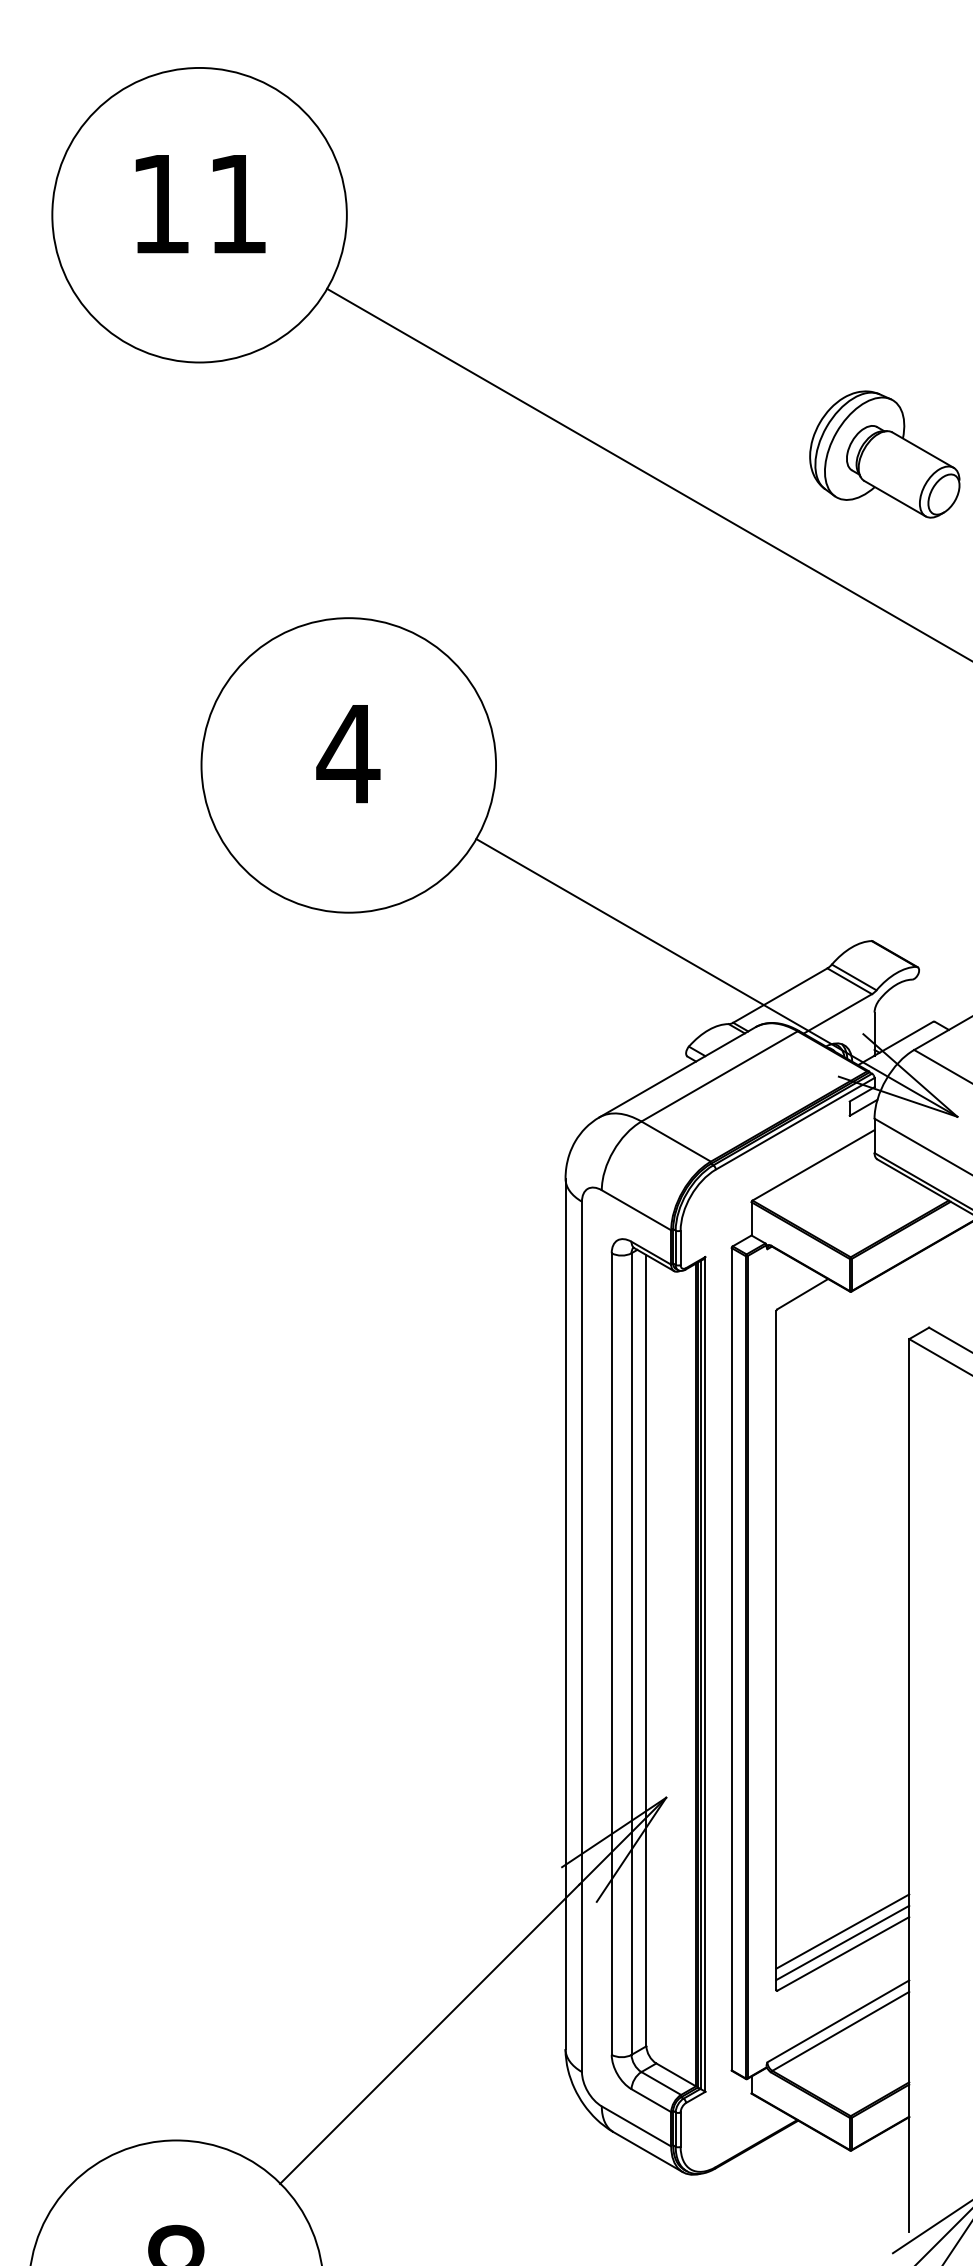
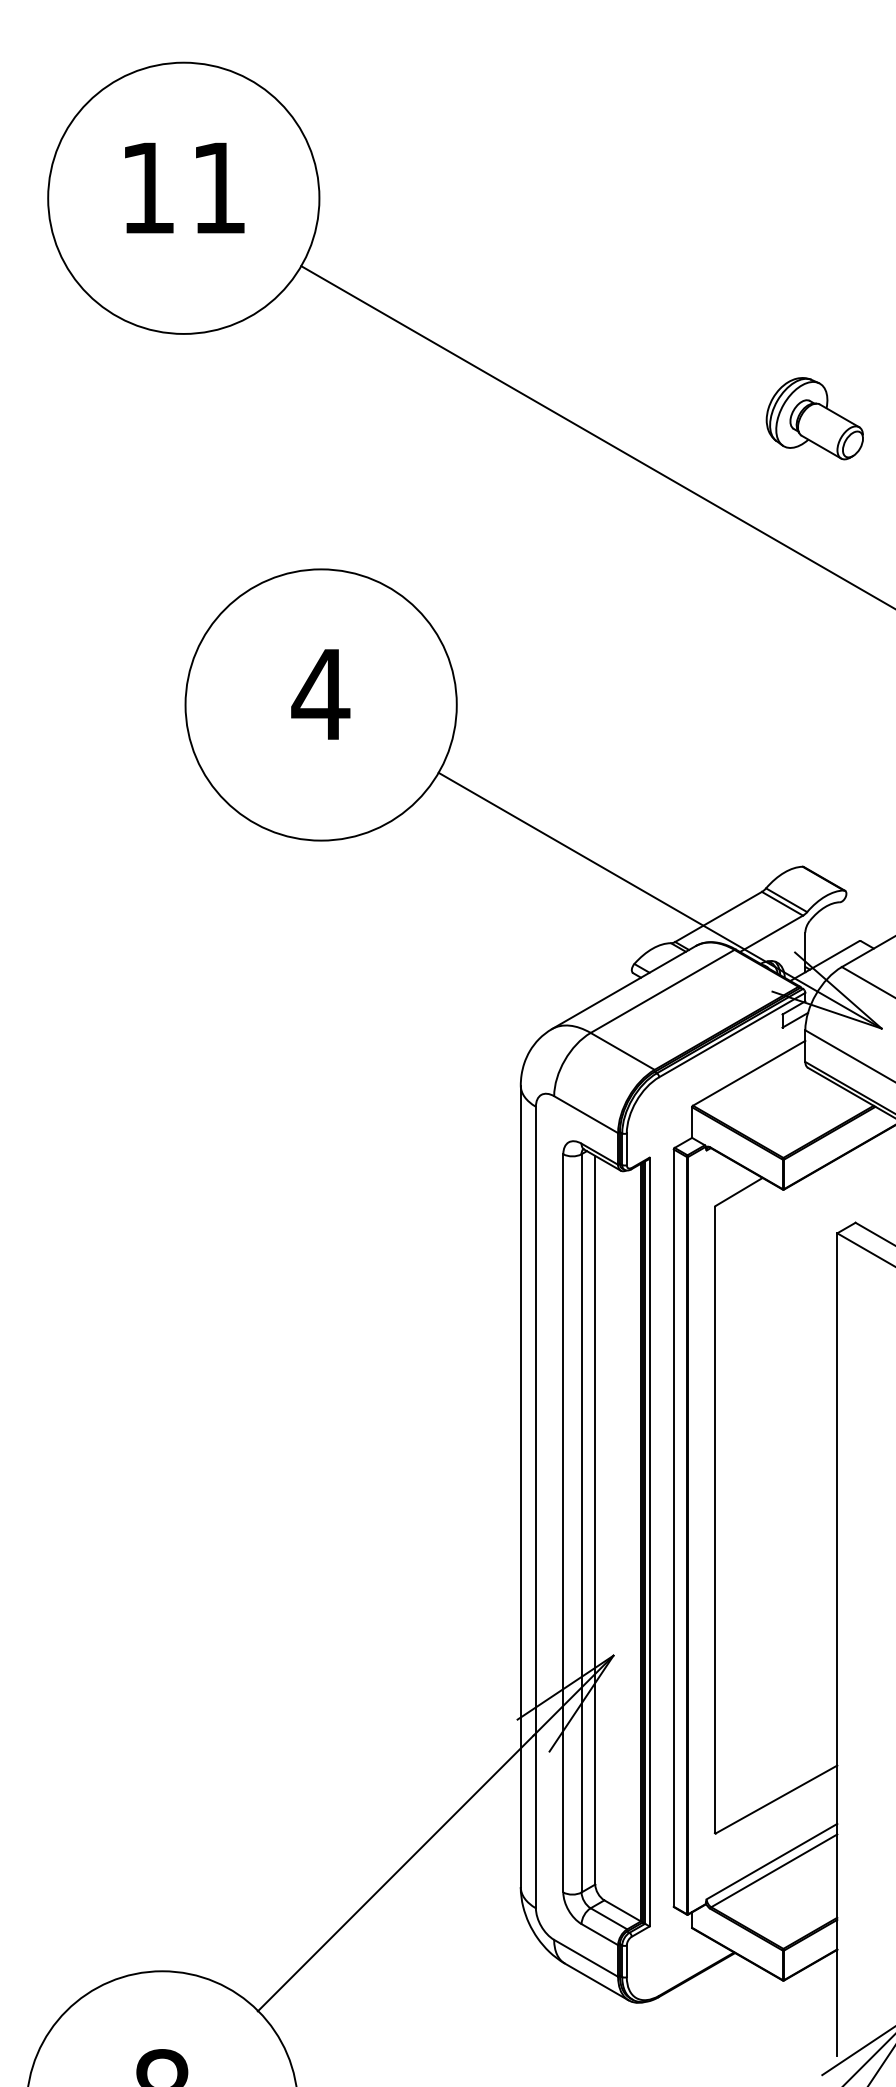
part: (884, 454) -> (814, 418), size x0.7
line: (842, 1931) -> (775, 1778), removed
line: (842, 1942) -> (775, 1788), removed

